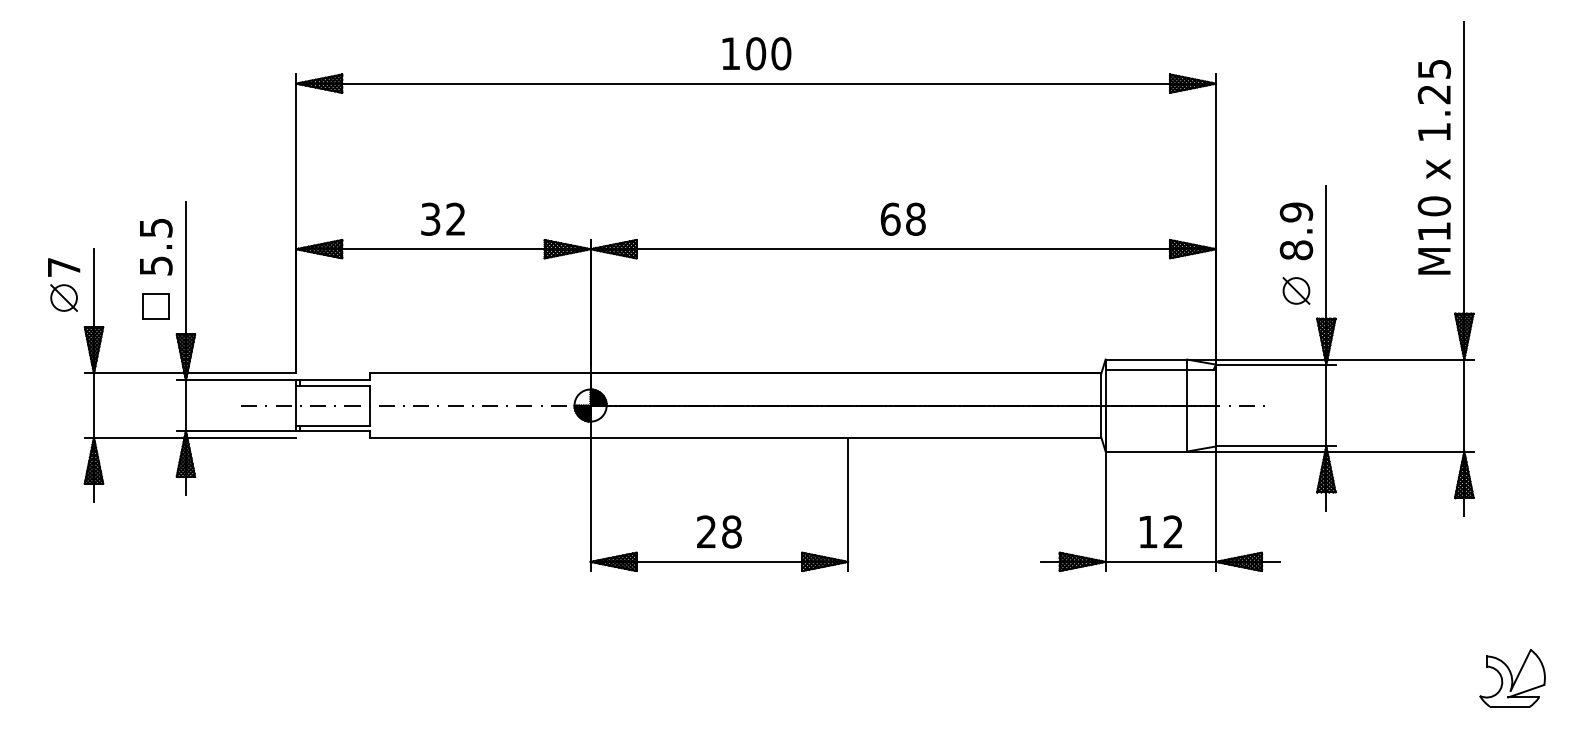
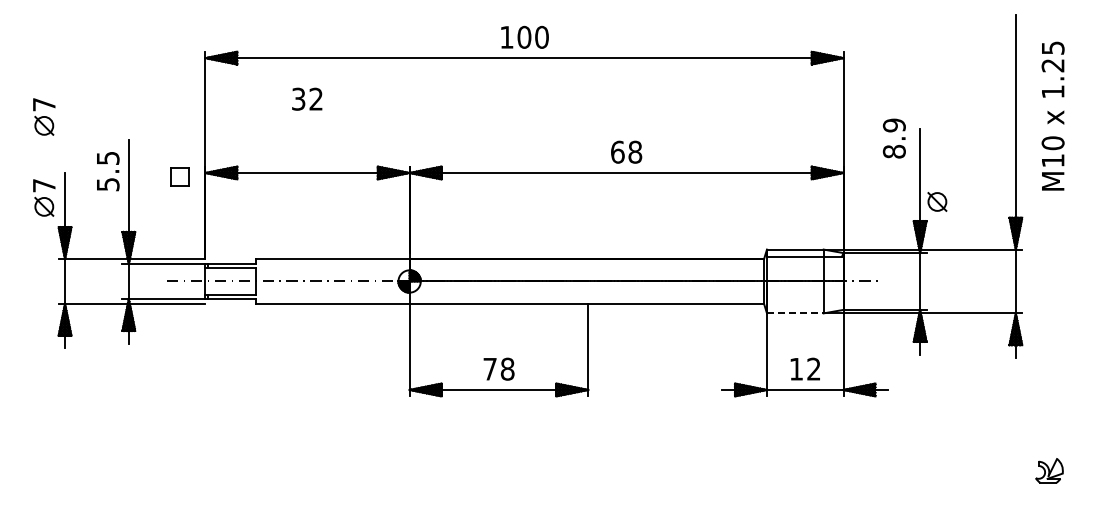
text: (1433, 166) -> (1052, 115), moved
part: (64, 167) -> (44, 116), added
text: (443, 218) -> (307, 98), moved
text: (1295, 231) -> (893, 138), moved
part: (1296, 290) -> (937, 201), moved
part: (155, 306) -> (179, 176), moved
line: (1146, 451) -> (795, 313), solid -> dashed
text: (705, 530) -> (489, 368), 28 -> 78
part: (1512, 677) -> (1049, 470), size x0.6

